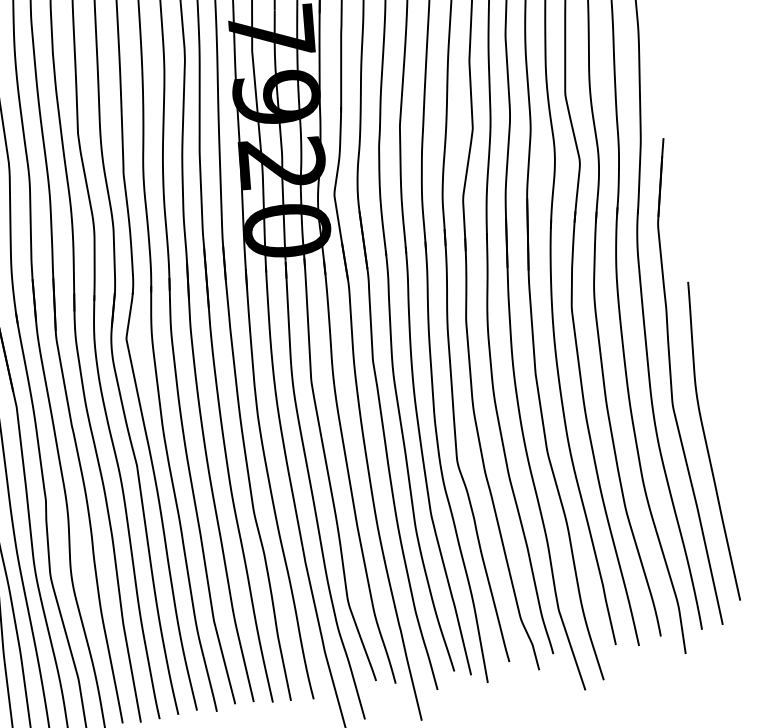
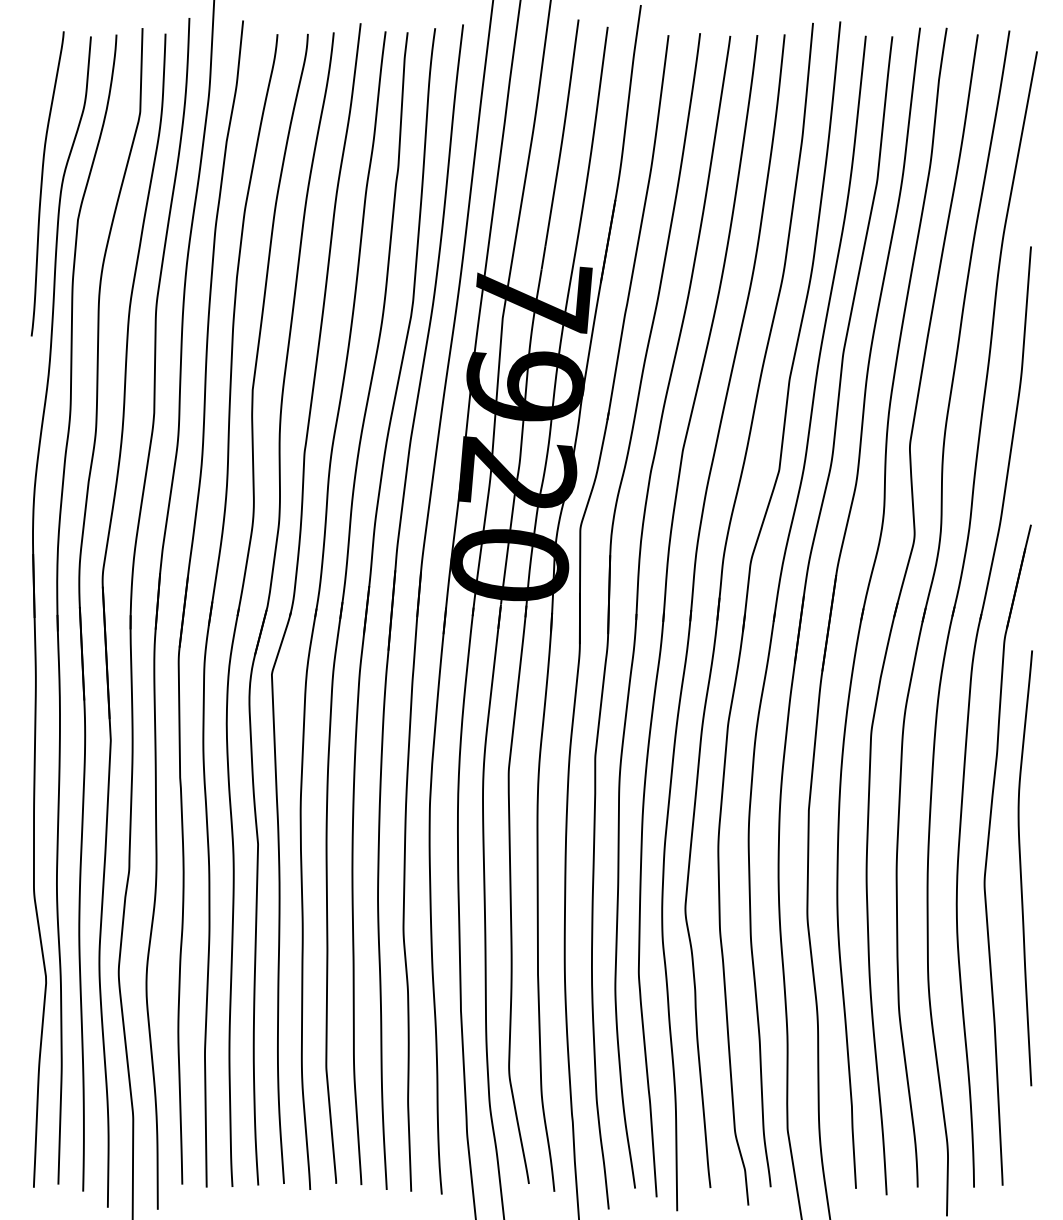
curve: (706, 442) -> (1021, 868), moved

